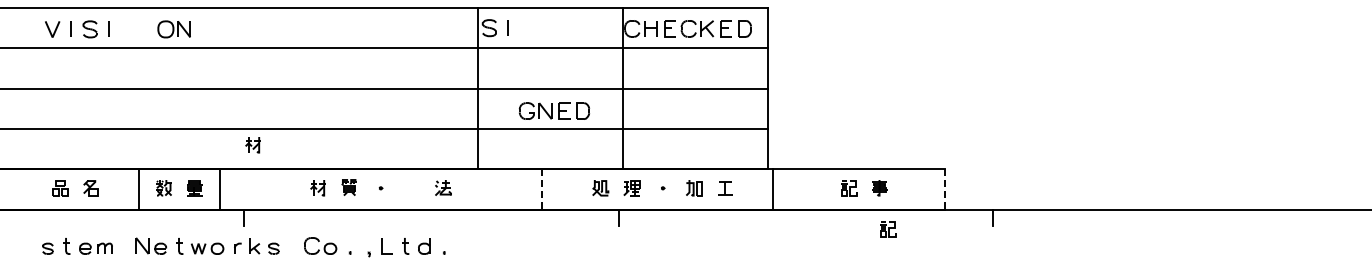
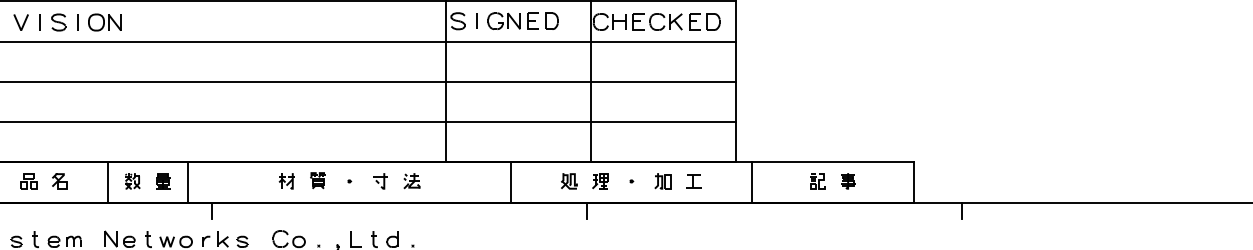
part: (173, 29) -> (104, 22), moved
part: (554, 110) -> (523, 20), moved
part: (252, 145) -> (221, 138), removed
part: (411, 188) -> (380, 181), added
line: (542, 189) -> (511, 182), dashed -> solid
line: (772, 189) -> (752, 182), moved
line: (945, 189) -> (914, 182), dashed -> solid
part: (888, 229) -> (857, 222), removed

